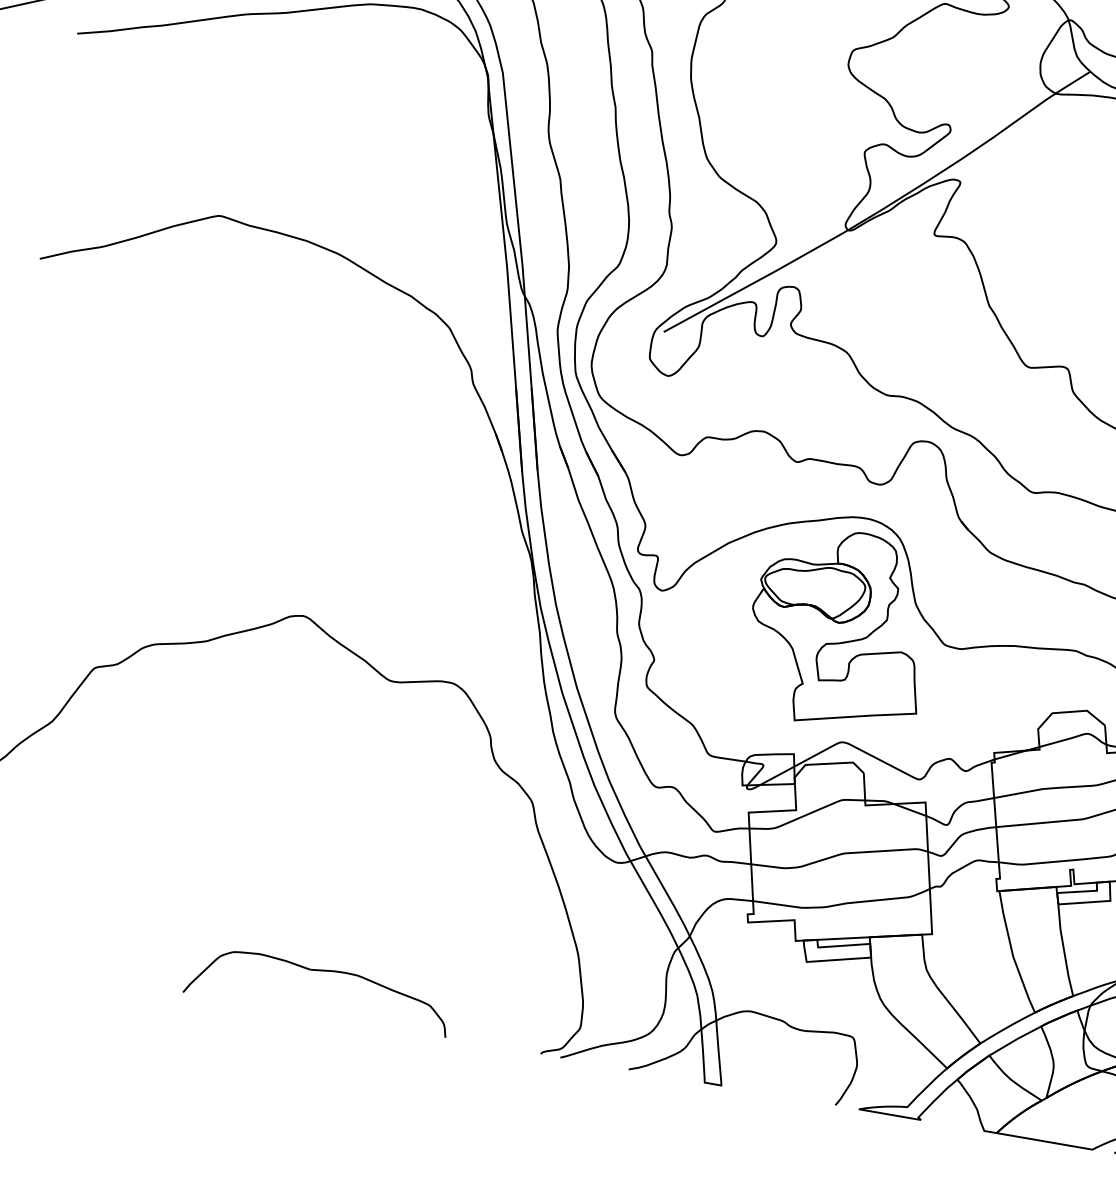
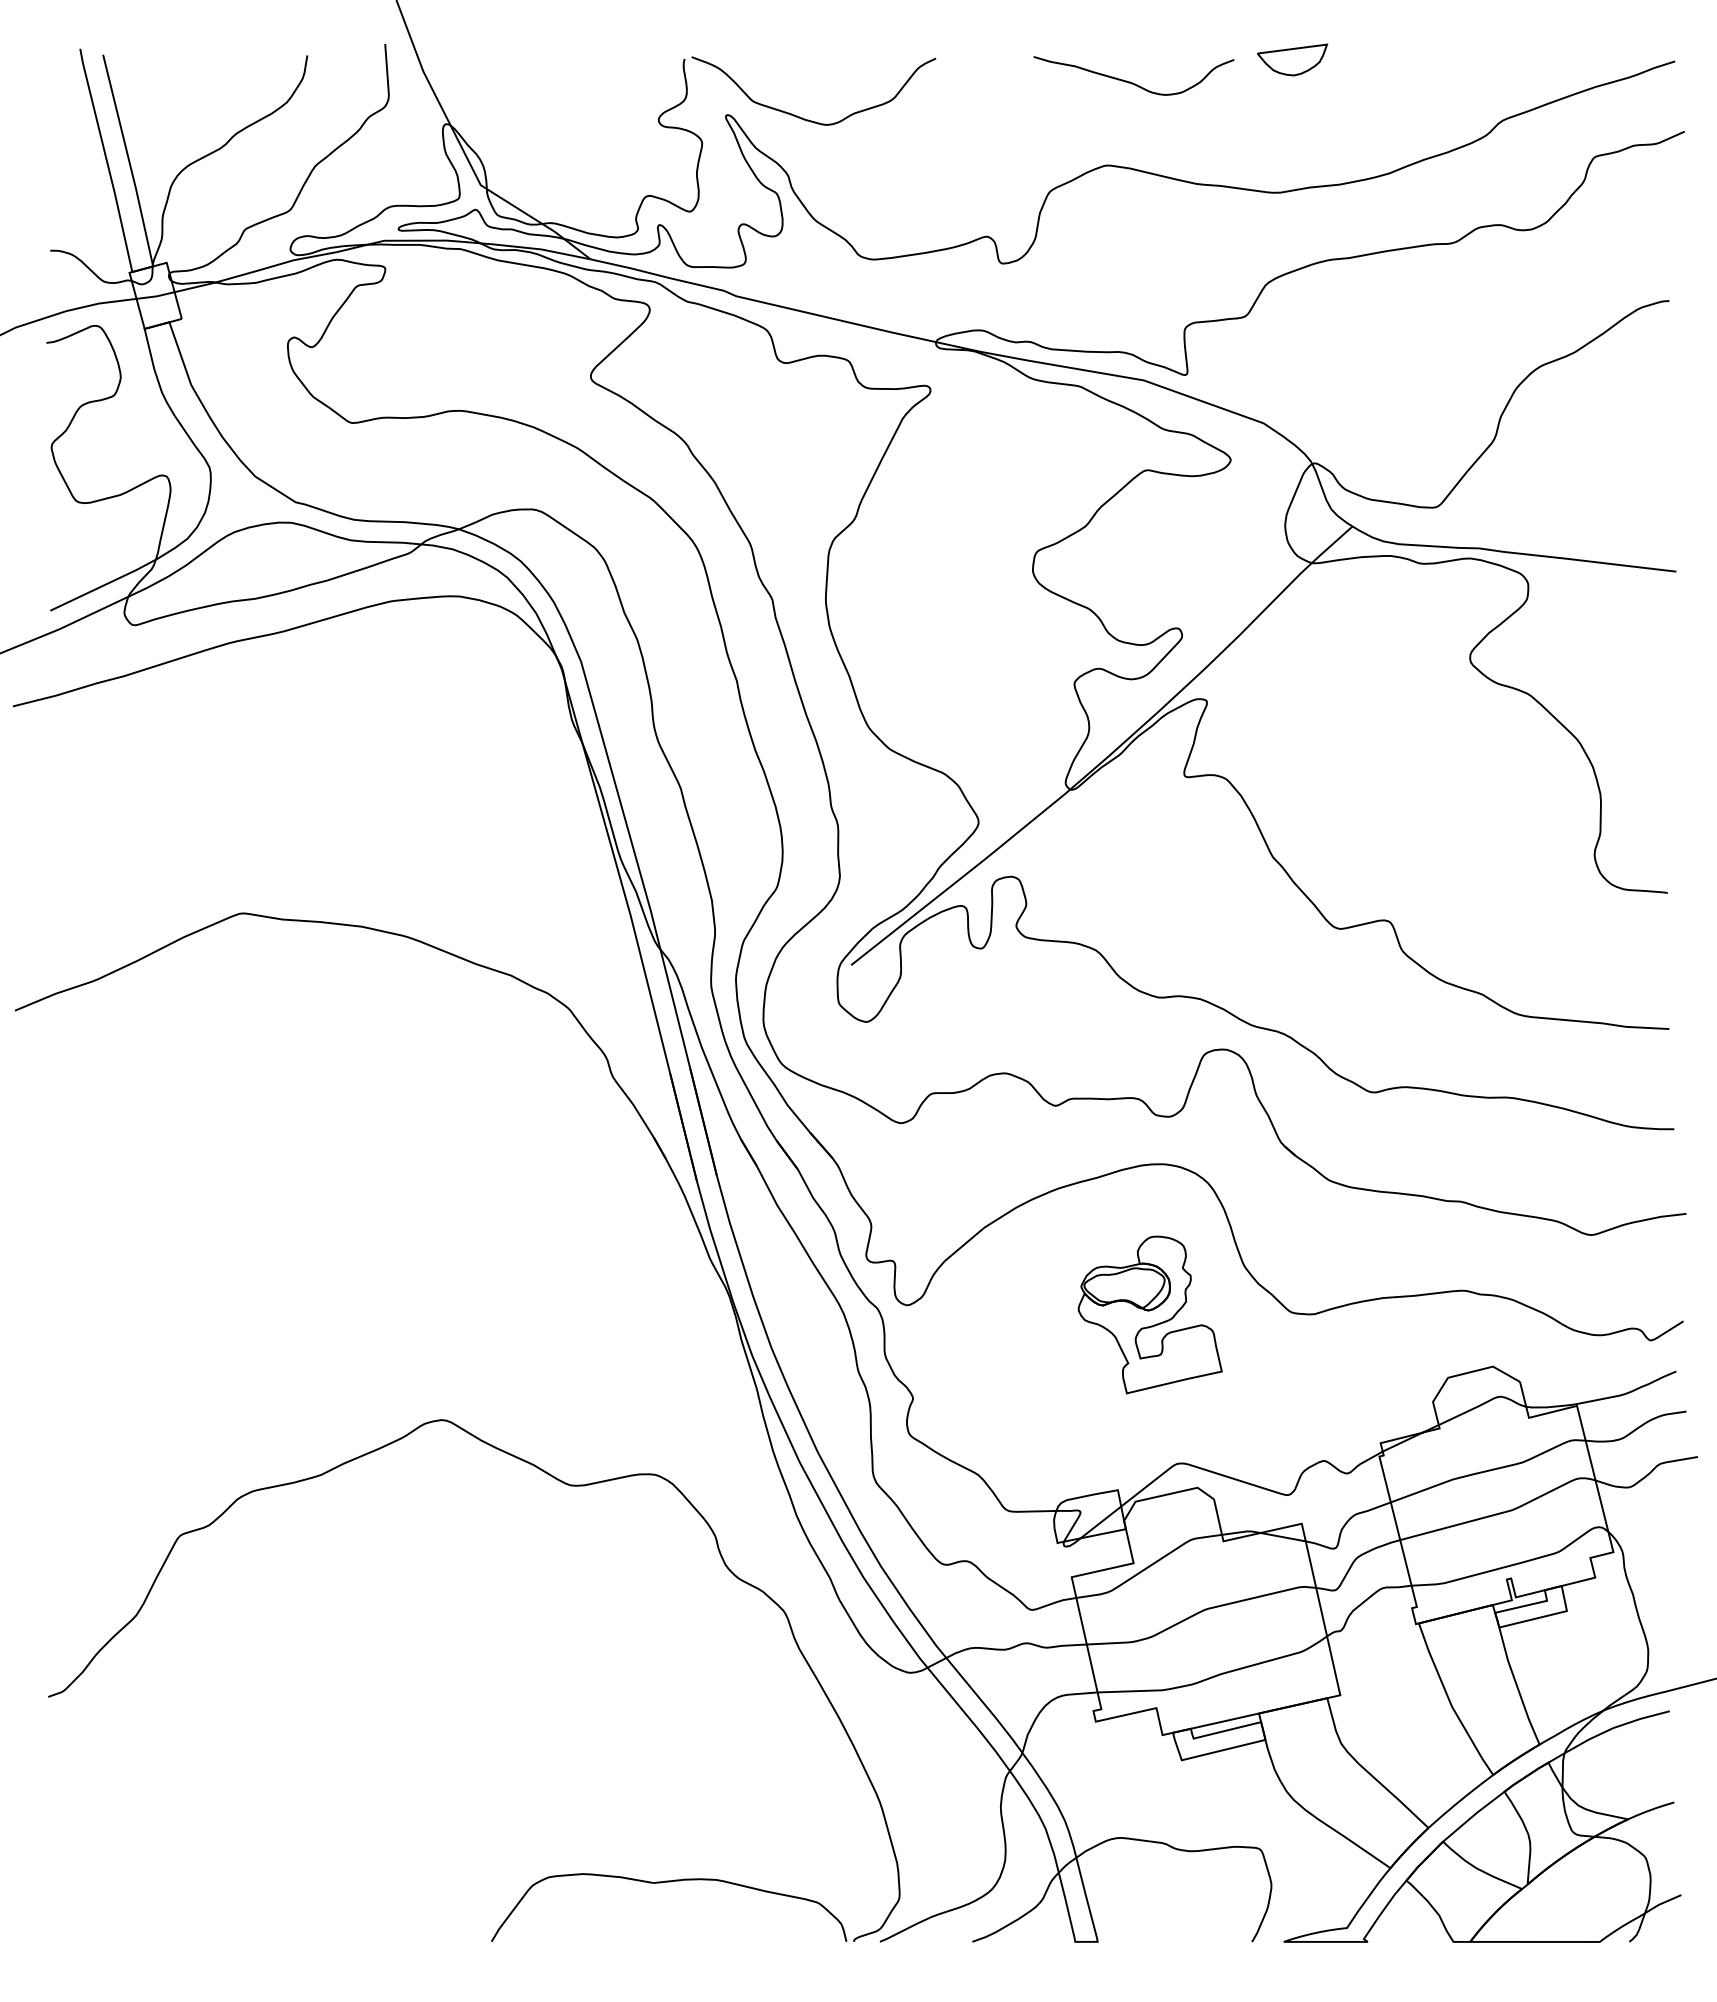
part: (840, 628) -> (1150, 1314), size x0.6
part: (322, 971) -> (669, 1882), moved

